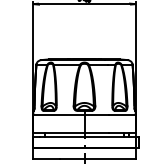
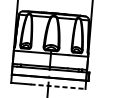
line: (97, 159) -> (57, 86), solid -> dashed

